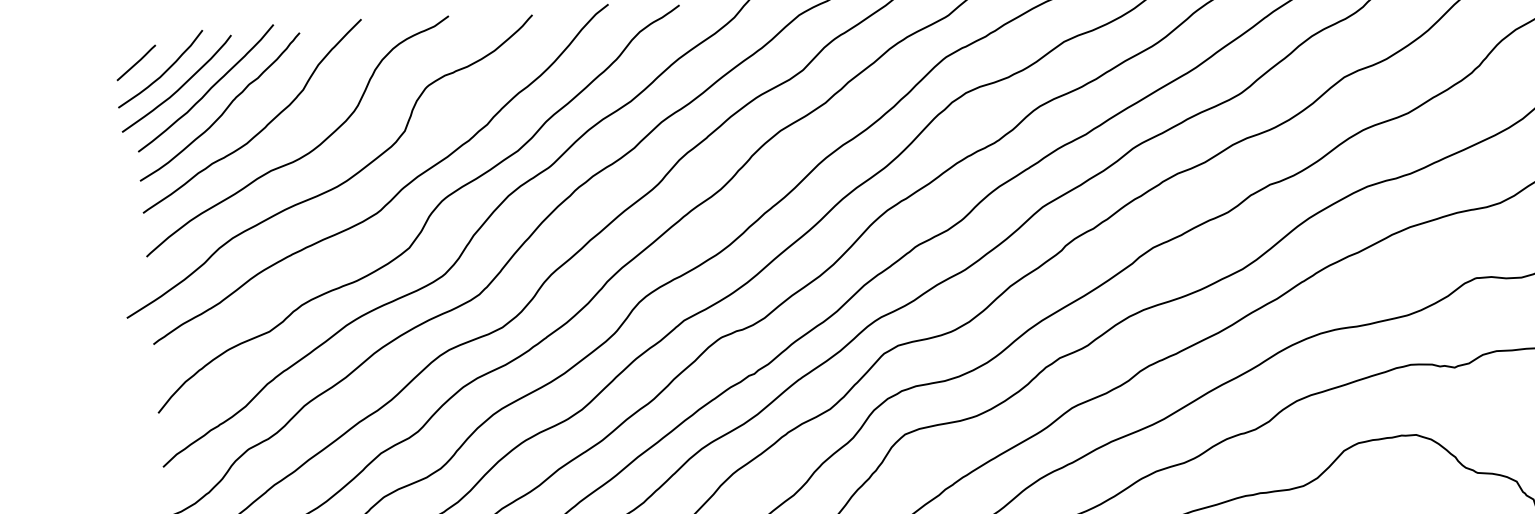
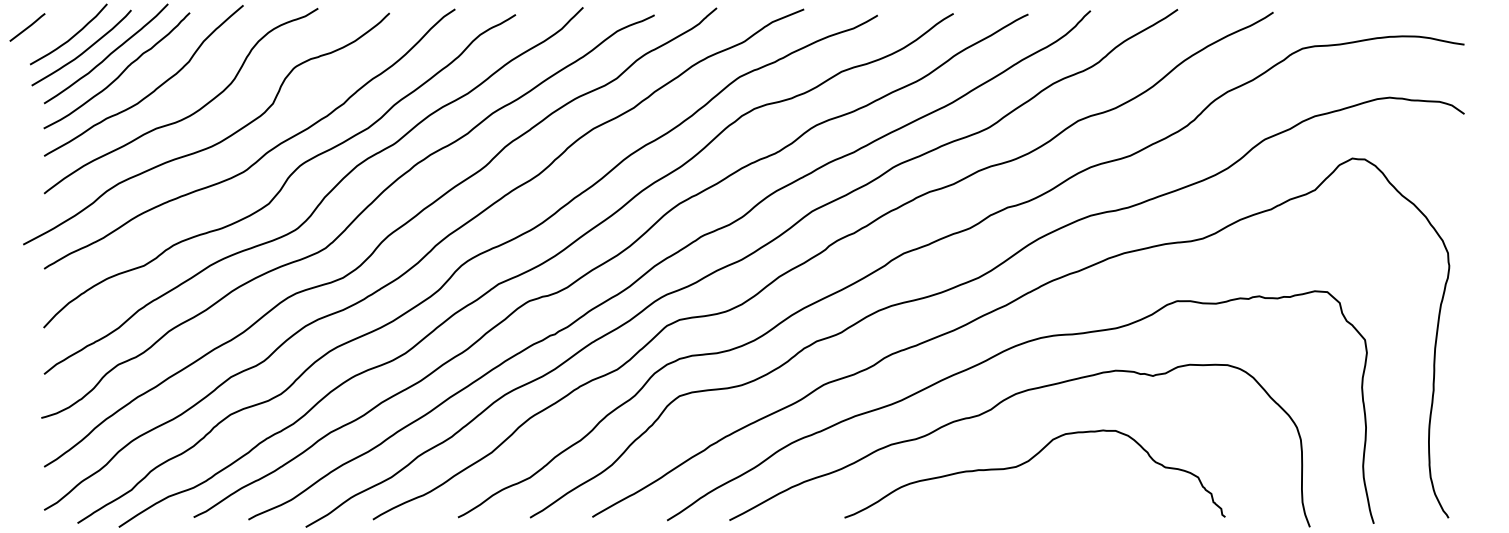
line: (136, 62) -> (27, 27), moved

